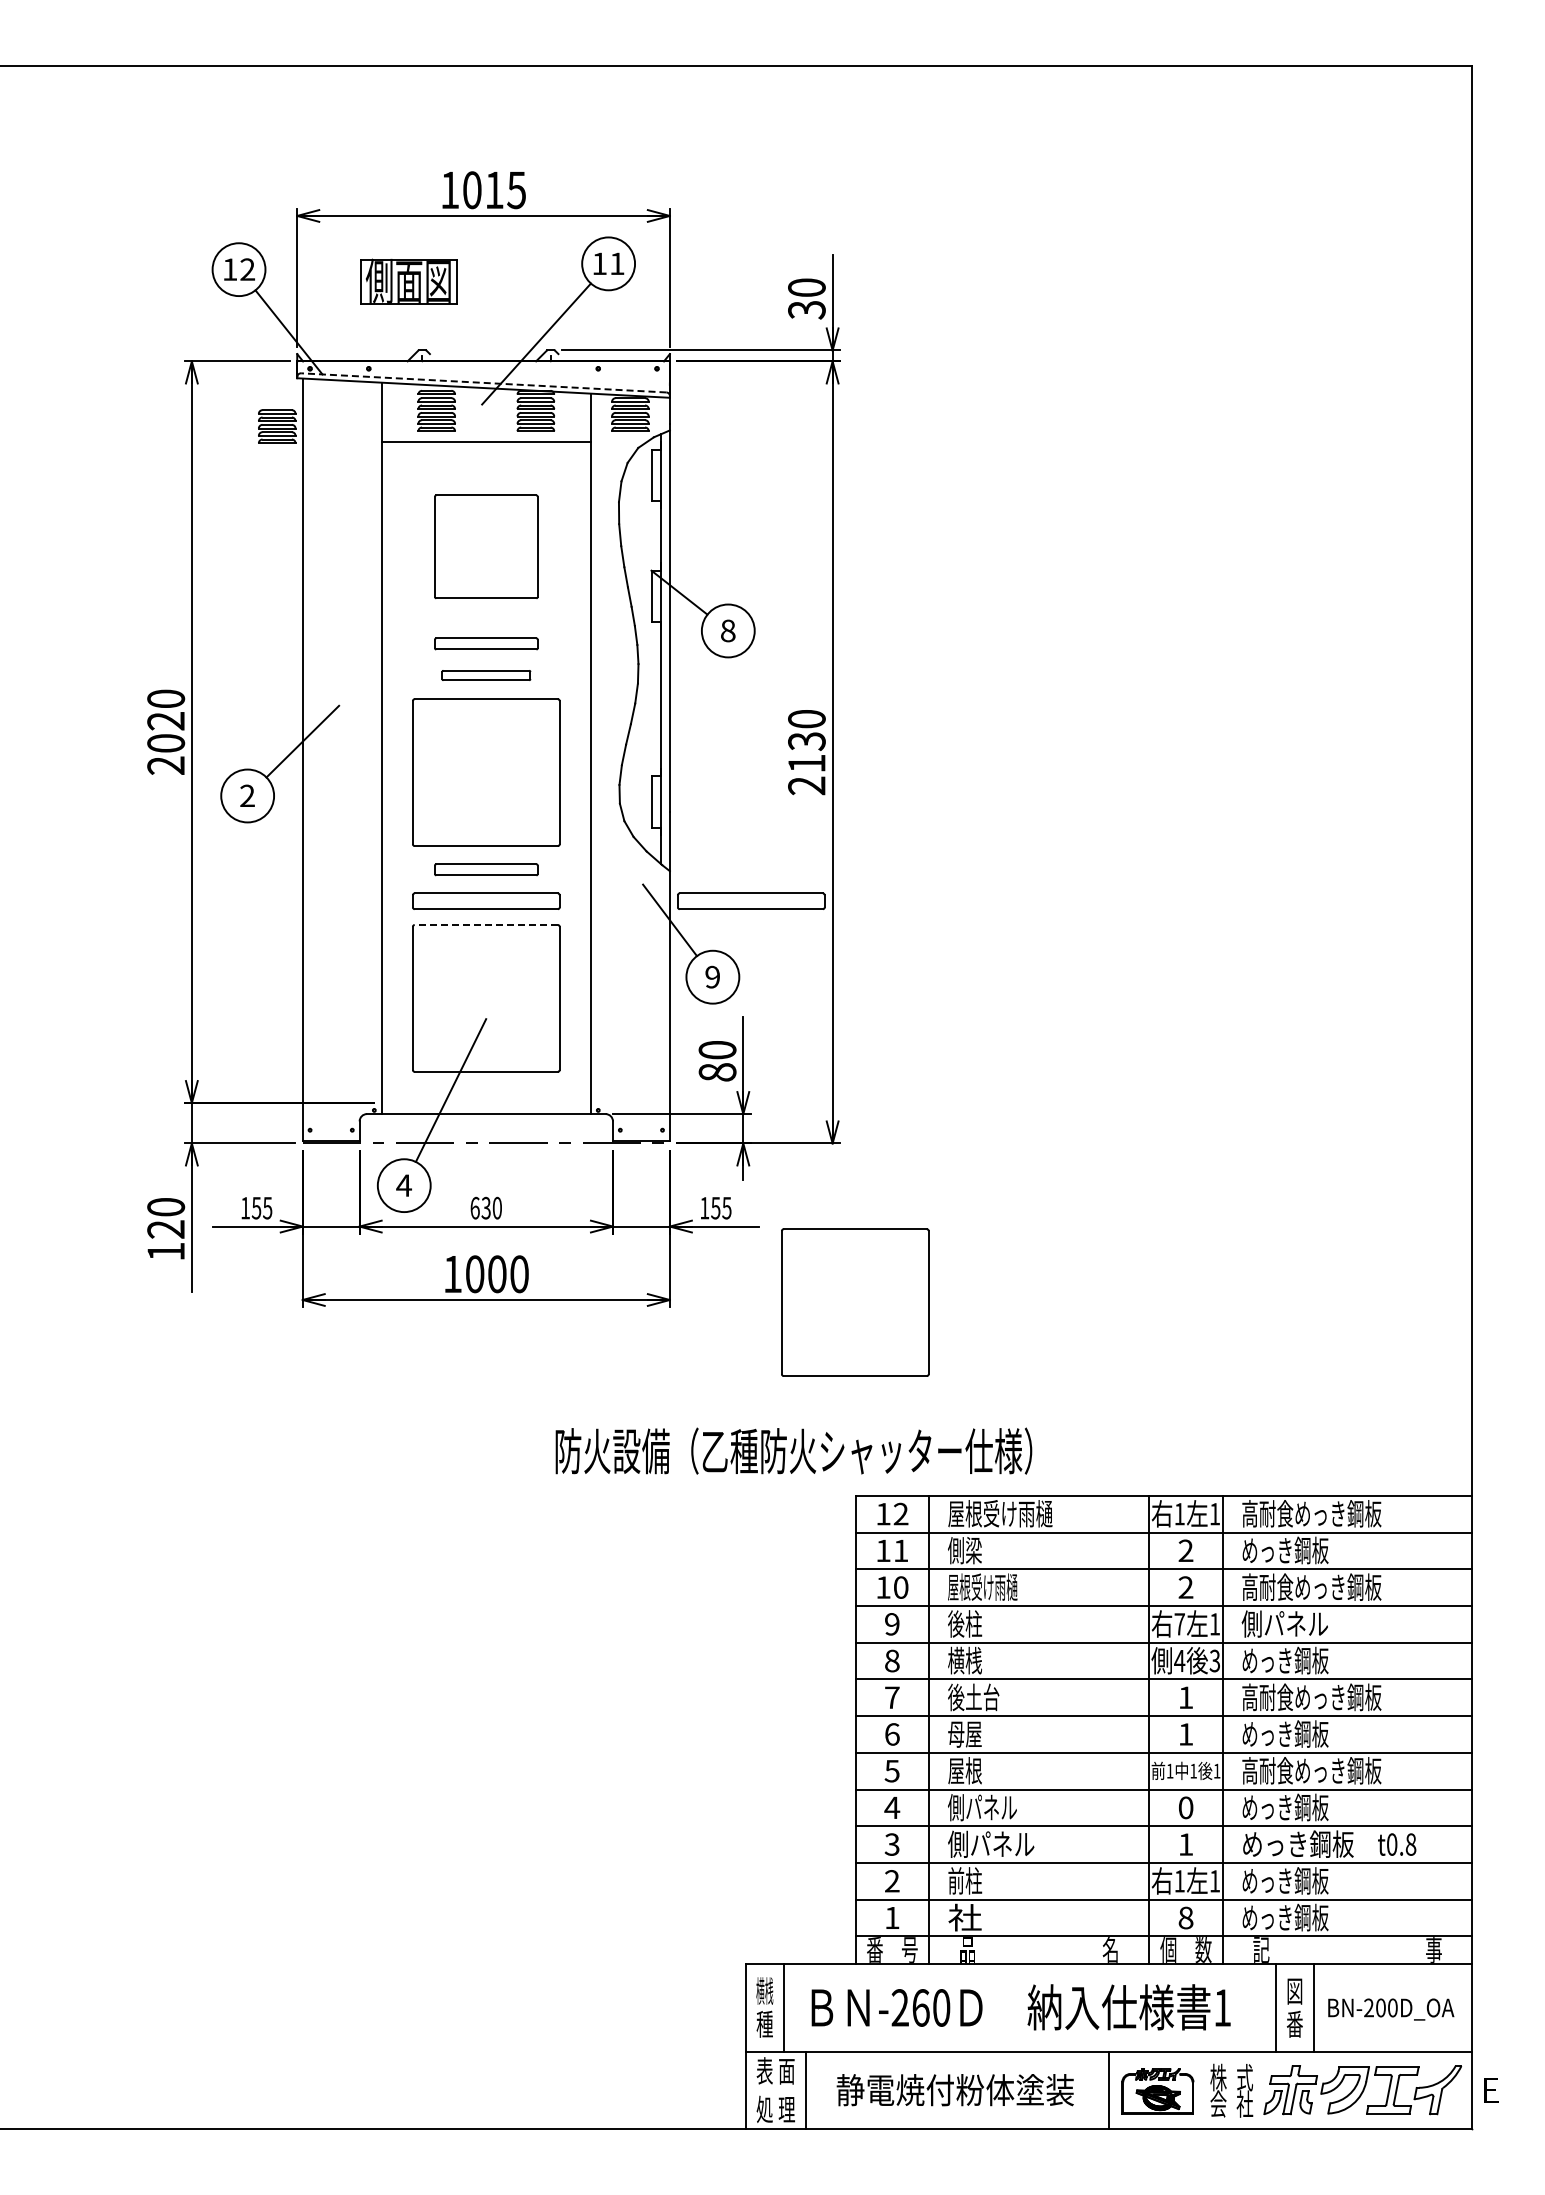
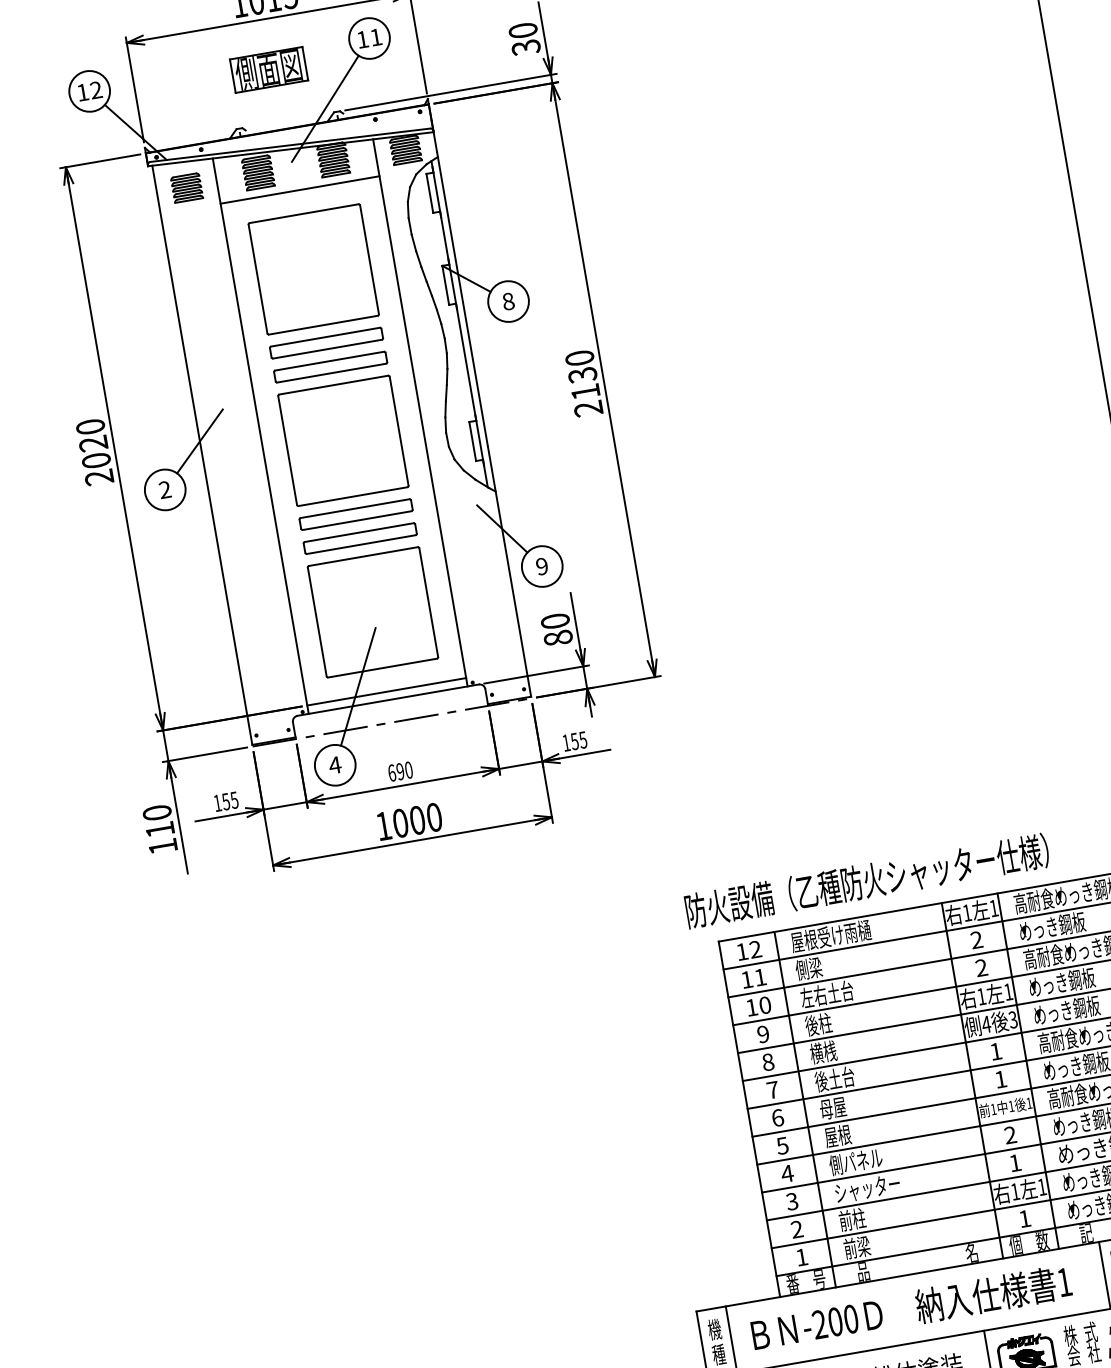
part: (408, 281) -> (268, 69), moved
line: (483, 382) -> (290, 145), dashed -> solid
part: (277, 426) -> (187, 187), moved
part: (486, 546) -> (313, 269), size x1.43
part: (486, 643) -> (326, 342), size x1.43
part: (486, 675) -> (330, 367), size x1.67
part: (486, 869) -> (356, 514), size x1.43
part: (751, 900) -> (561, 503), removed
line: (486, 925) -> (363, 556), dashed -> solid
line: (485, 1103) -> (386, 692), added
text: (485, 1208) -> (399, 771), 630 -> 690
text: (165, 1229) -> (159, 829), 120 -> 110
part: (855, 1302) -> (693, 794), removed
text: (793, 1450) -> (866, 880), moved
text: (982, 1586) -> (826, 993), 屋根受け雨樋 -> 左右土台
text: (1284, 1623) -> (1061, 982), 側パネル -> めっき鋼板
text: (1179, 1624) -> (981, 996), 7 -> 1
text: (1185, 1807) -> (1010, 1135), 0 -> 2
text: (991, 1843) -> (867, 1187), 側パネル -> シャッター
text: (964, 1917) -> (856, 1247), 社 -> 前梁
text: (1185, 1917) -> (1024, 1218), 8 -> 1
text: (764, 1990) -> (714, 1329), 横桟 -> 機
text: (920, 2007) -> (835, 1321), -260 -> -200

